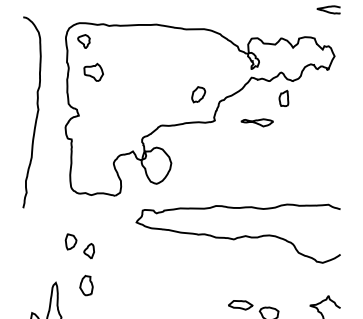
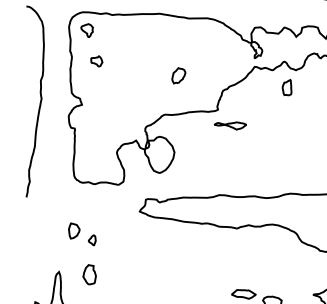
part: (93, 71) -> (96, 60), size x0.6
part: (198, 94) -> (178, 75), moved
part: (256, 122) -> (229, 125), moved
part: (88, 251) -> (91, 240), size x0.7

